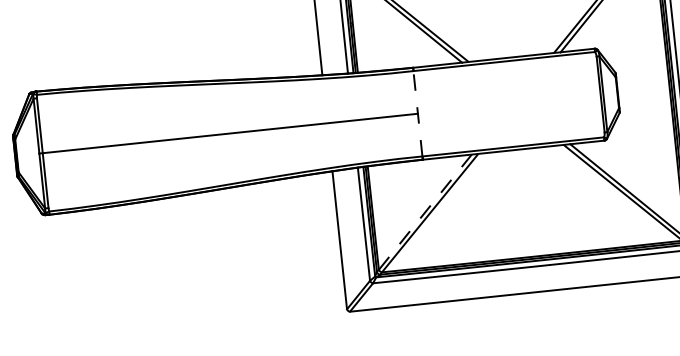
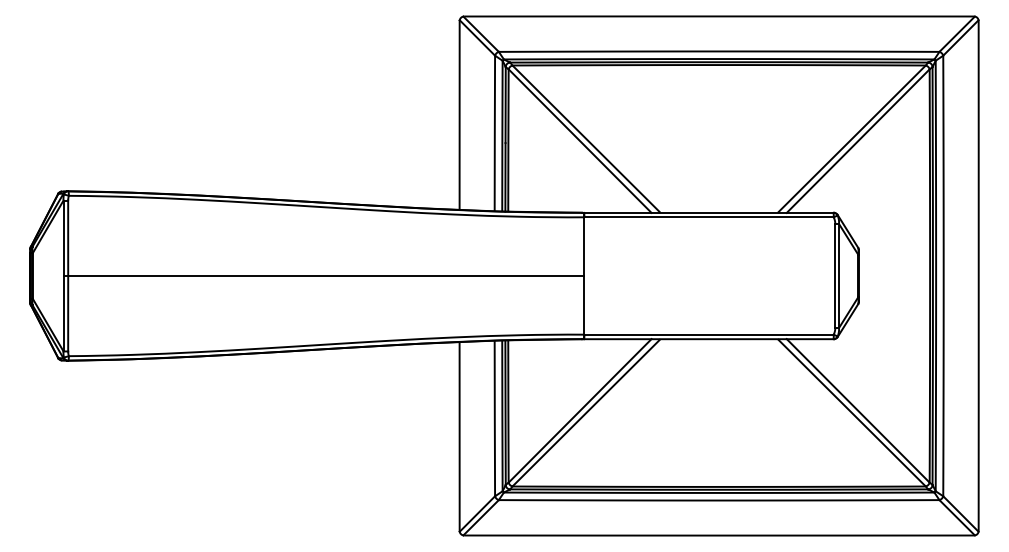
line: (418, 113) -> (584, 275), dashed -> solid
line: (425, 211) -> (580, 410), dashed -> solid

